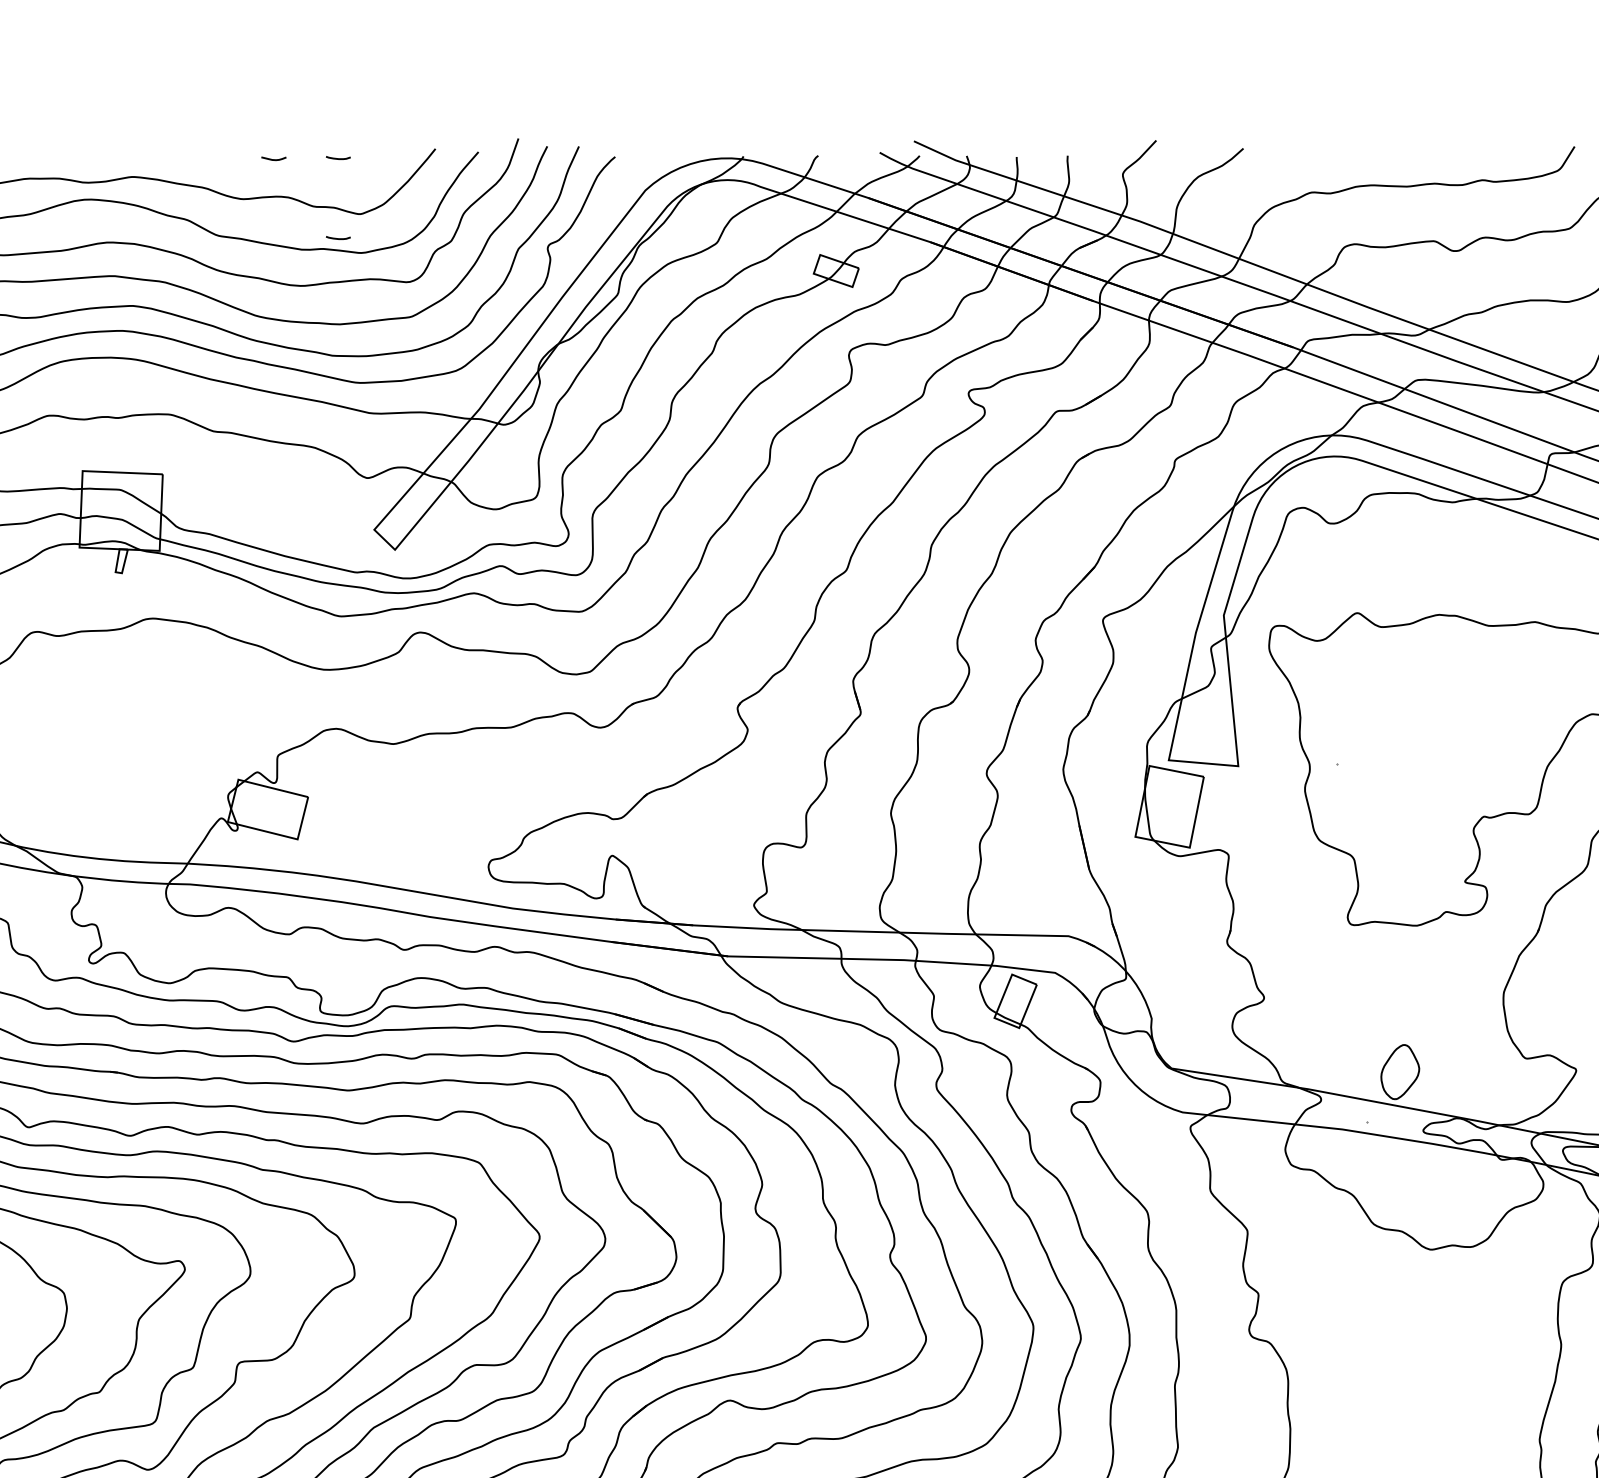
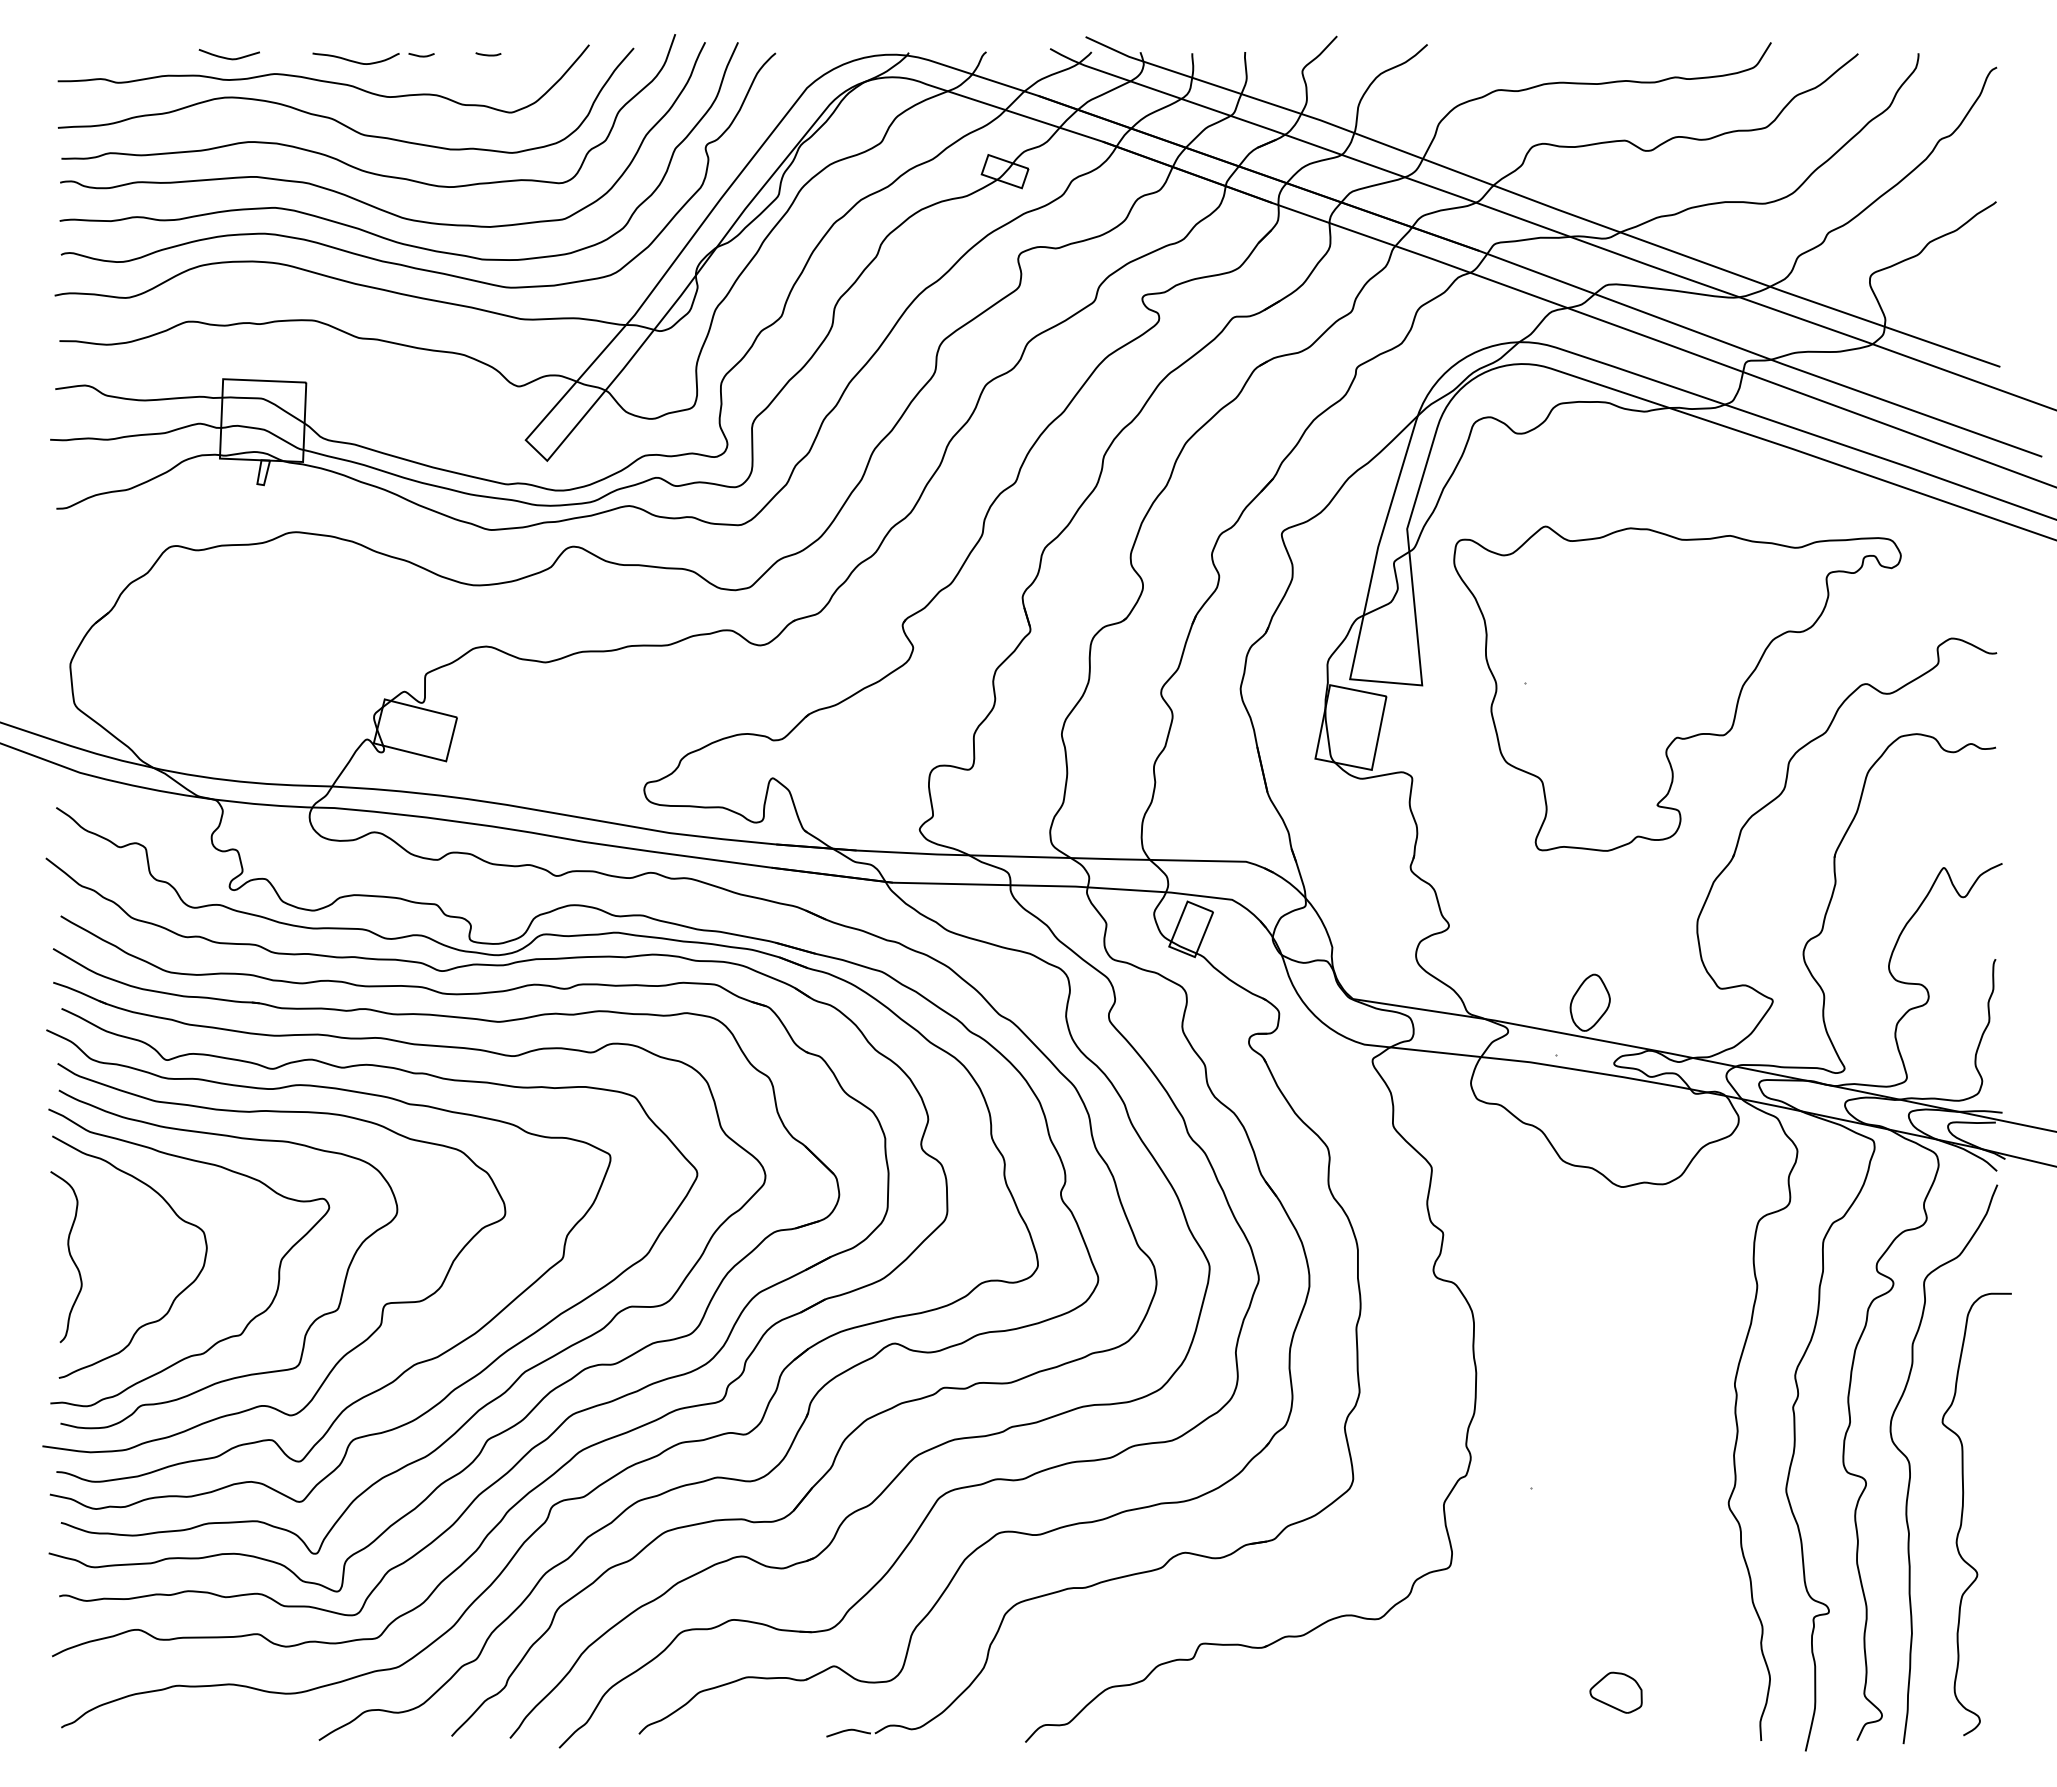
curve: (87, 161) -> (228, 57), added
curve: (209, 163) -> (354, 60), added
curve: (338, 238) -> (488, 137), removed

